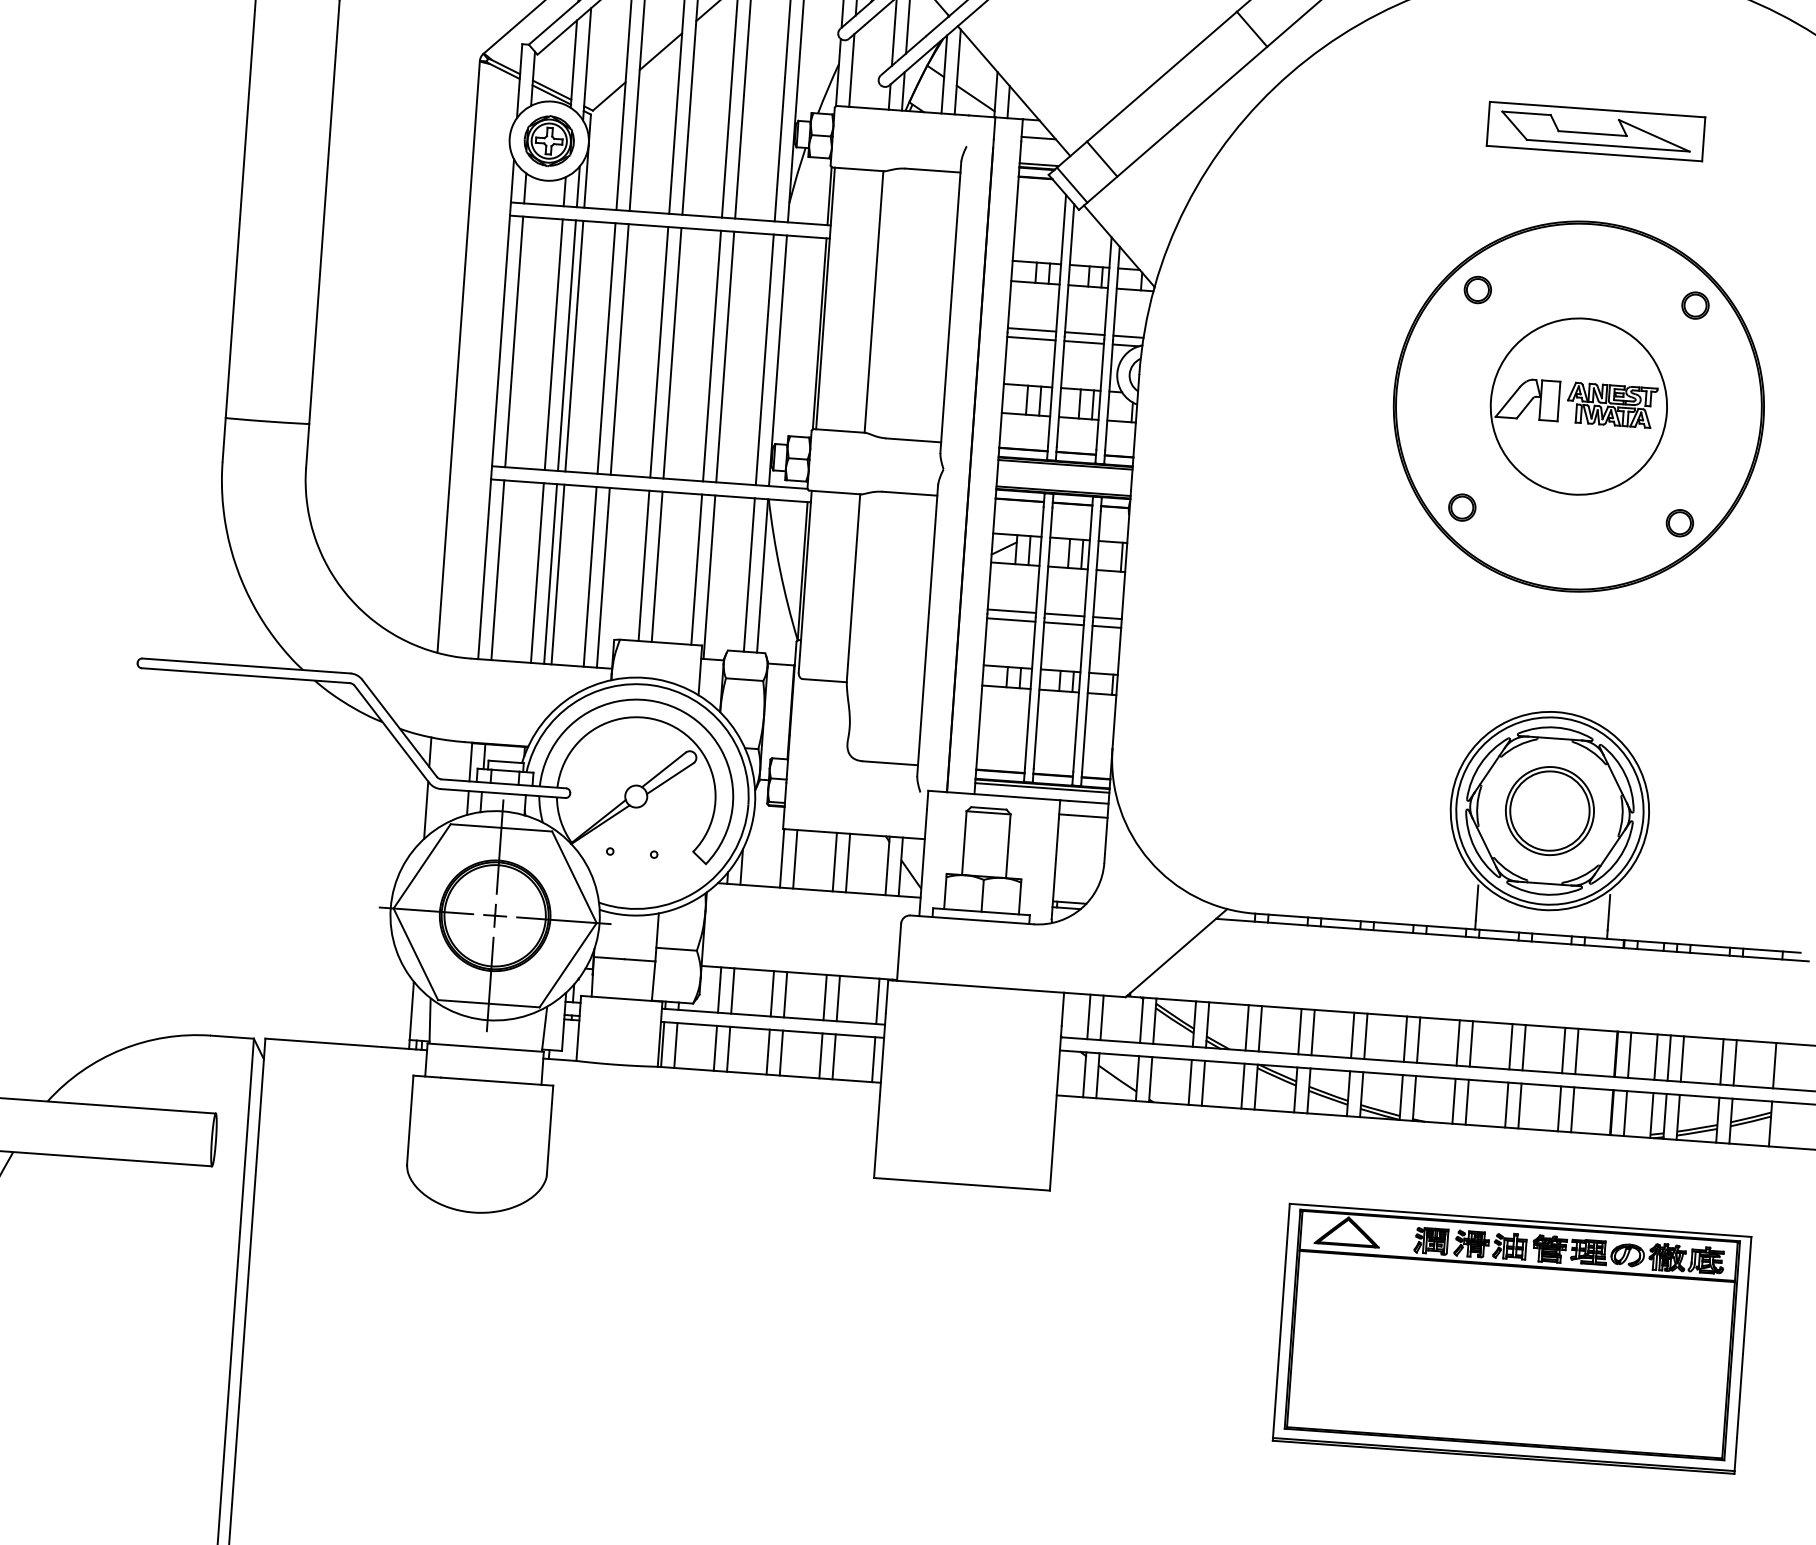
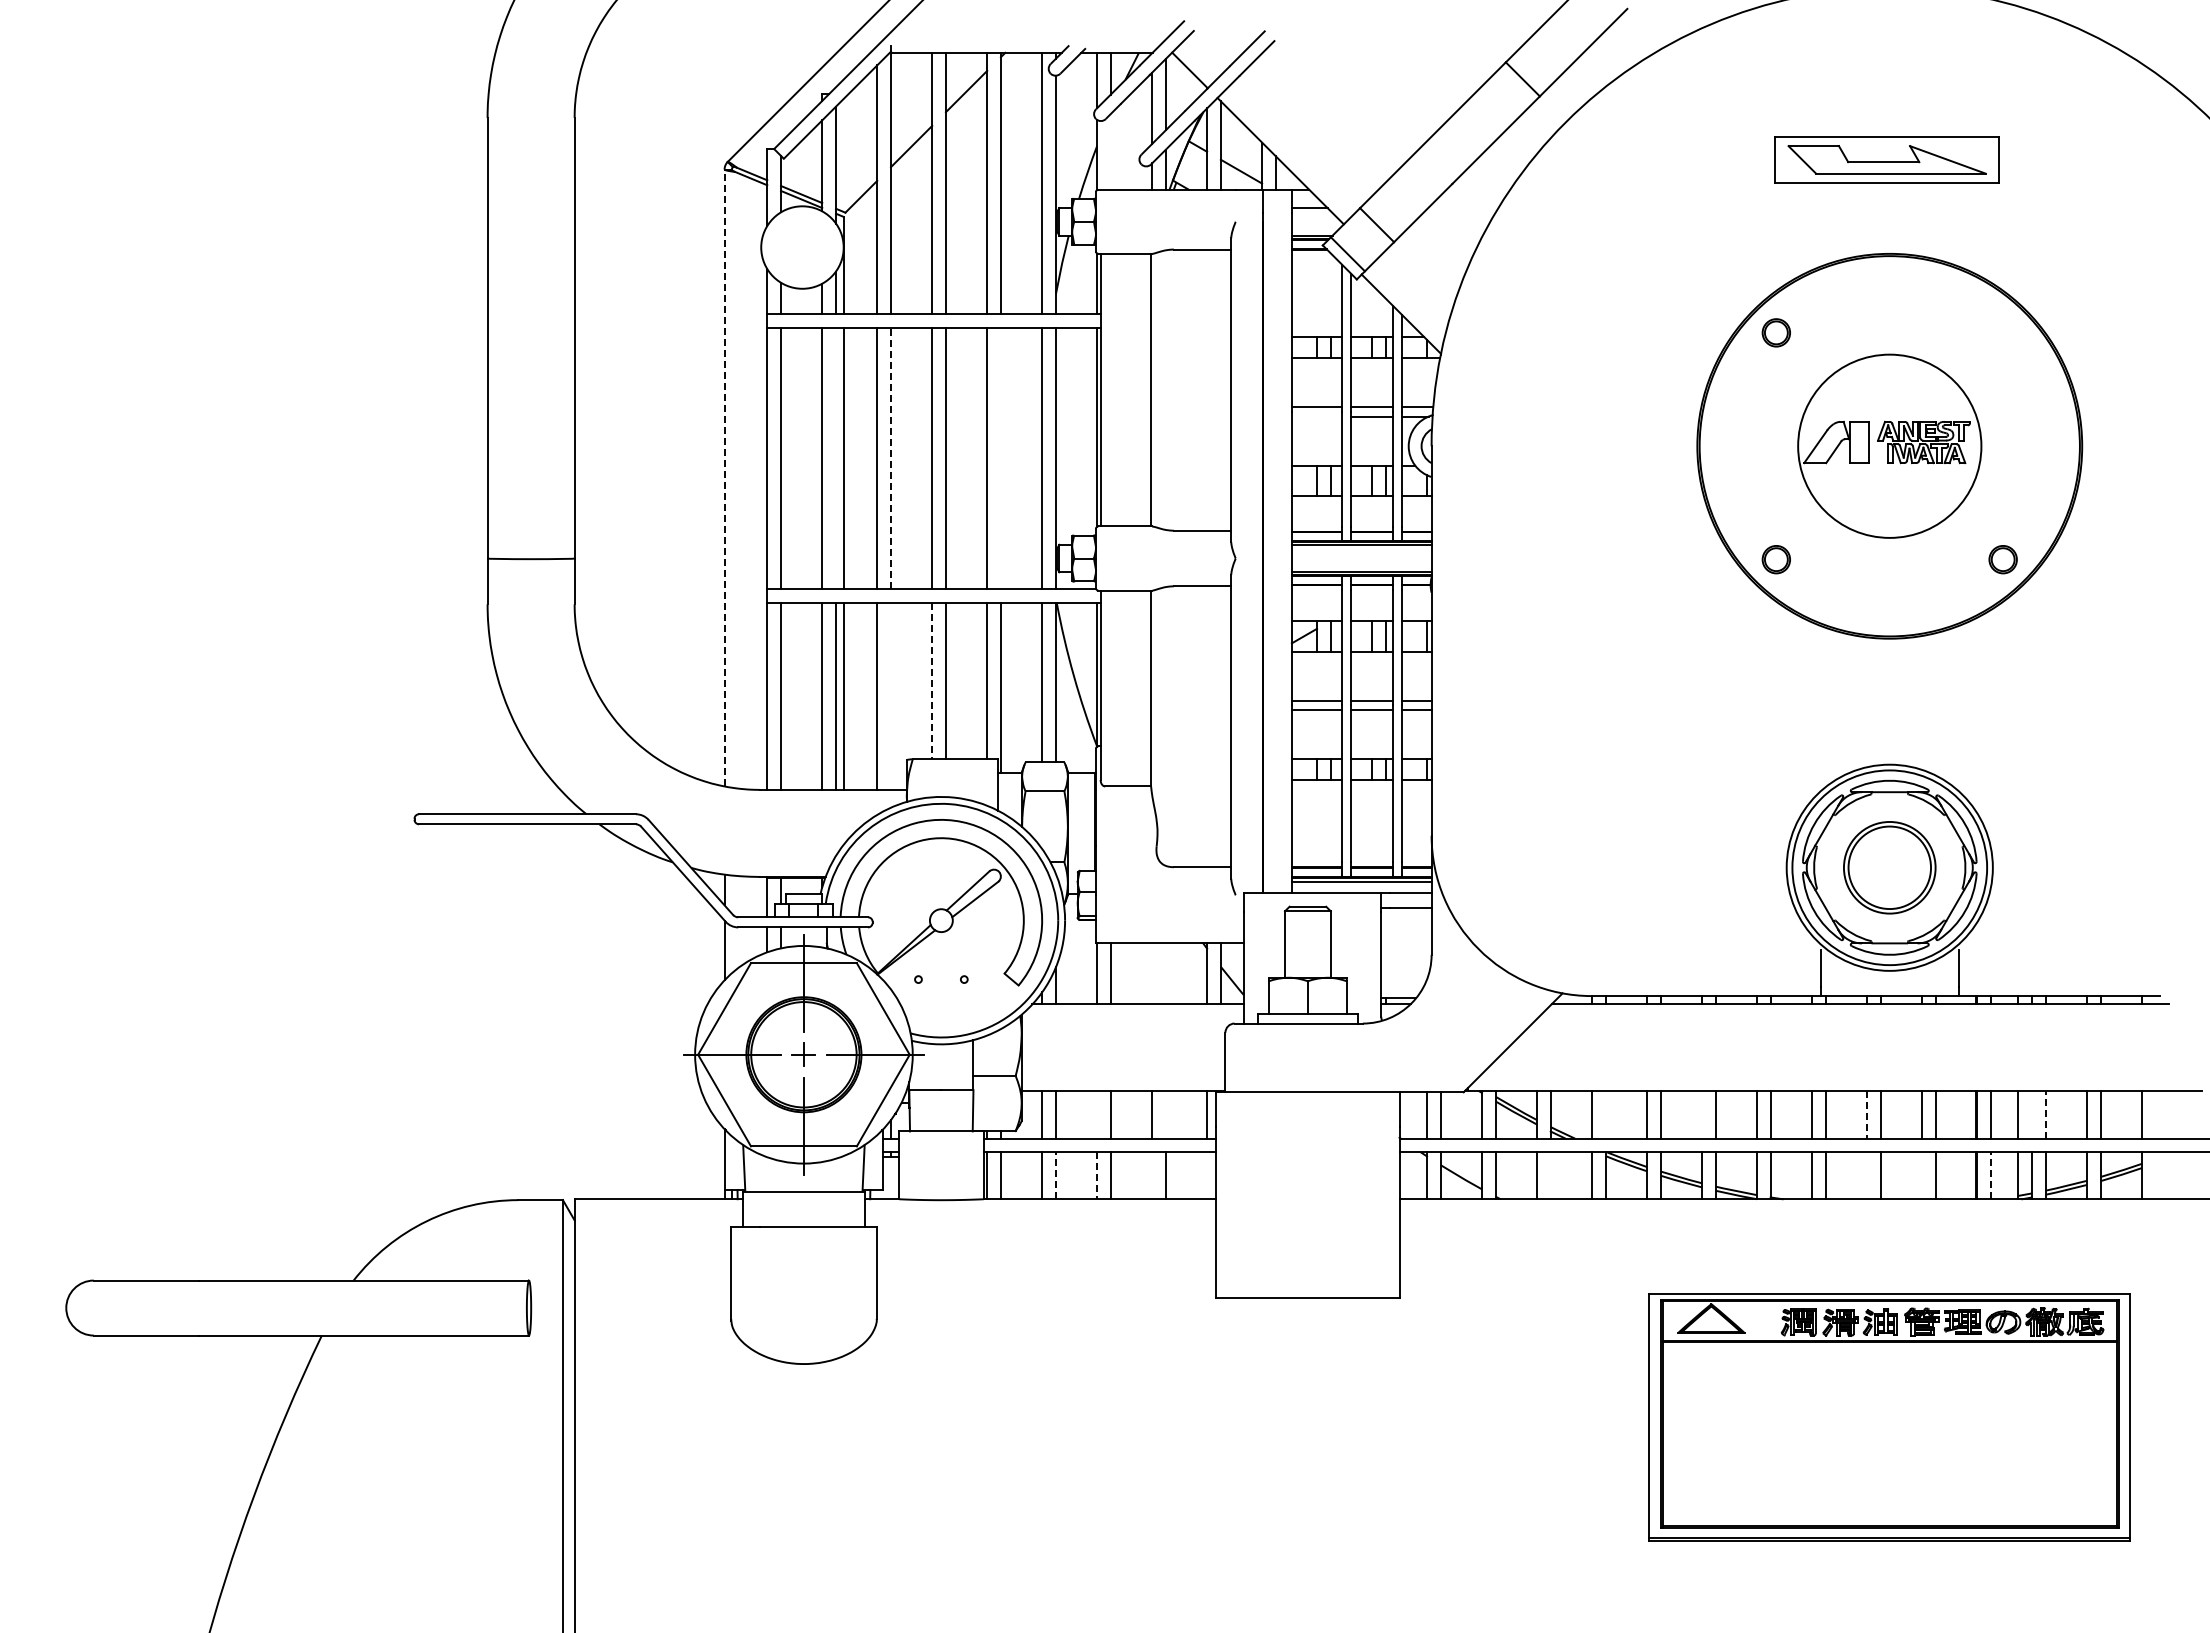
line: (851, 70) -> (1110, 151), removed
part: (549, 141) -> (802, 247), removed
part: (1694, 305) -> (2002, 332), removed
line: (1030, 338) -> (1316, 416), removed
line: (567, 344) -> (836, 457), removed
line: (619, 349) -> (890, 458), solid -> dashed
line: (458, 356) -> (724, 477), solid -> dashed
line: (724, 356) -> (1000, 457), removed
line: (644, 566) -> (932, 681), solid -> dashed
line: (602, 577) -> (890, 695), removed
line: (835, 861) -> (1152, 973), removed
line: (847, 862) -> (1165, 973), removed
line: (772, 993) -> (1097, 1114), removed
line: (837, 997) -> (1165, 1114), removed
line: (1260, 1028) -> (1605, 1114), removed
line: (1352, 1034) -> (1701, 1114), removed
line: (1510, 1047) -> (1866, 1115), solid -> dashed
line: (728, 1048) -> (1055, 1175), solid -> dashed
line: (768, 1052) -> (1097, 1176), solid -> dashed
line: (821, 1055) -> (1152, 1175), removed
line: (1668, 1057) -> (2031, 1114), removed
line: (874, 1059) -> (1207, 1175), removed
line: (1682, 1059) -> (2045, 1115), solid -> dashed
line: (1203, 1083) -> (1550, 1175), removed
line: (1506, 1104) -> (1866, 1175), removed
line: (1559, 1108) -> (1921, 1175), removed
line: (1625, 1113) -> (1990, 1175), solid -> dashed

